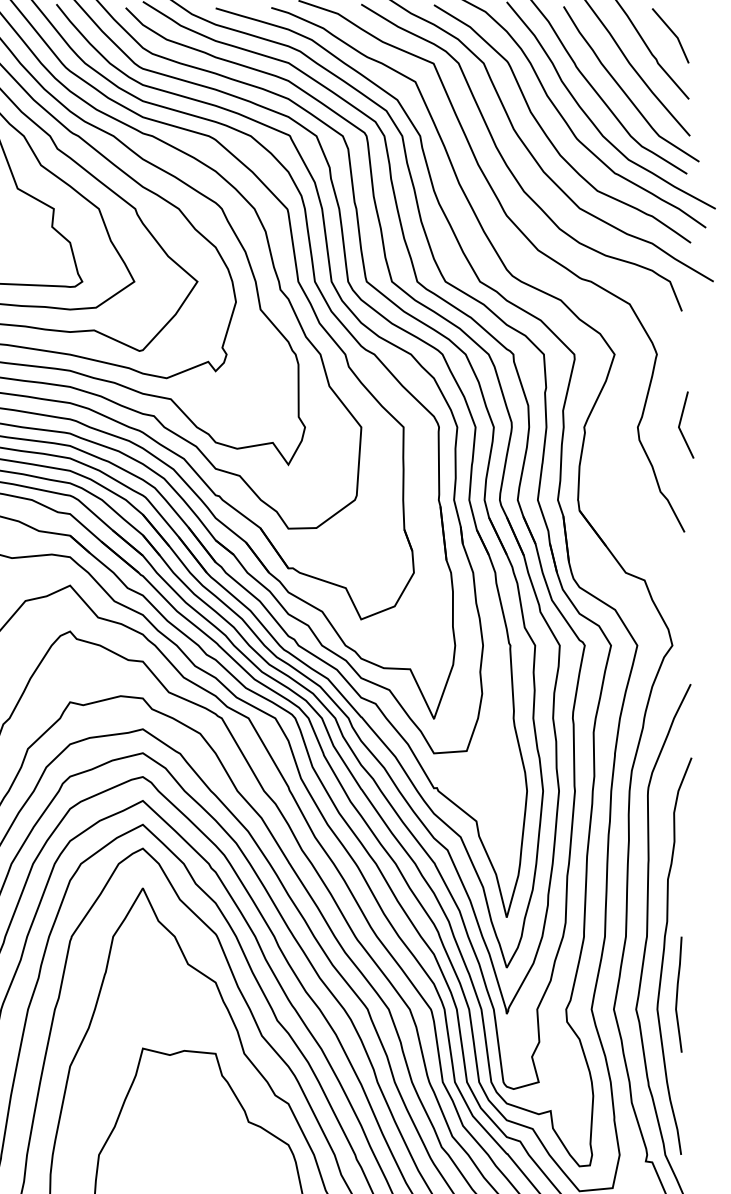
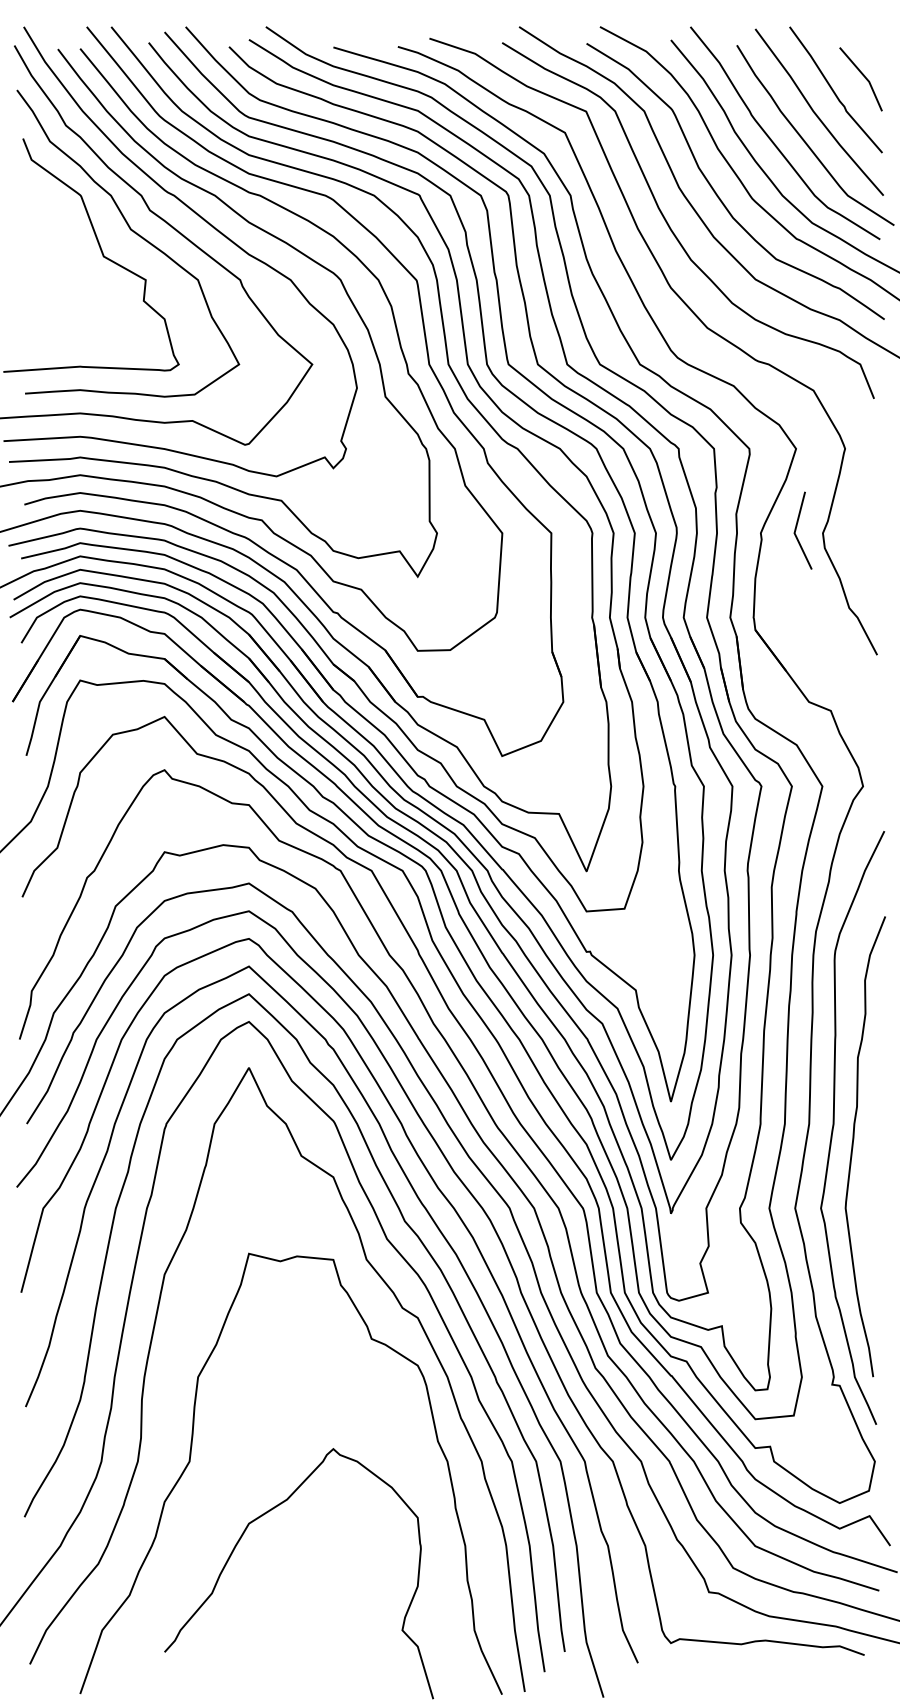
line: (680, 424) -> (796, 530), moved
curve: (677, 994) -> (869, 1191), removed

